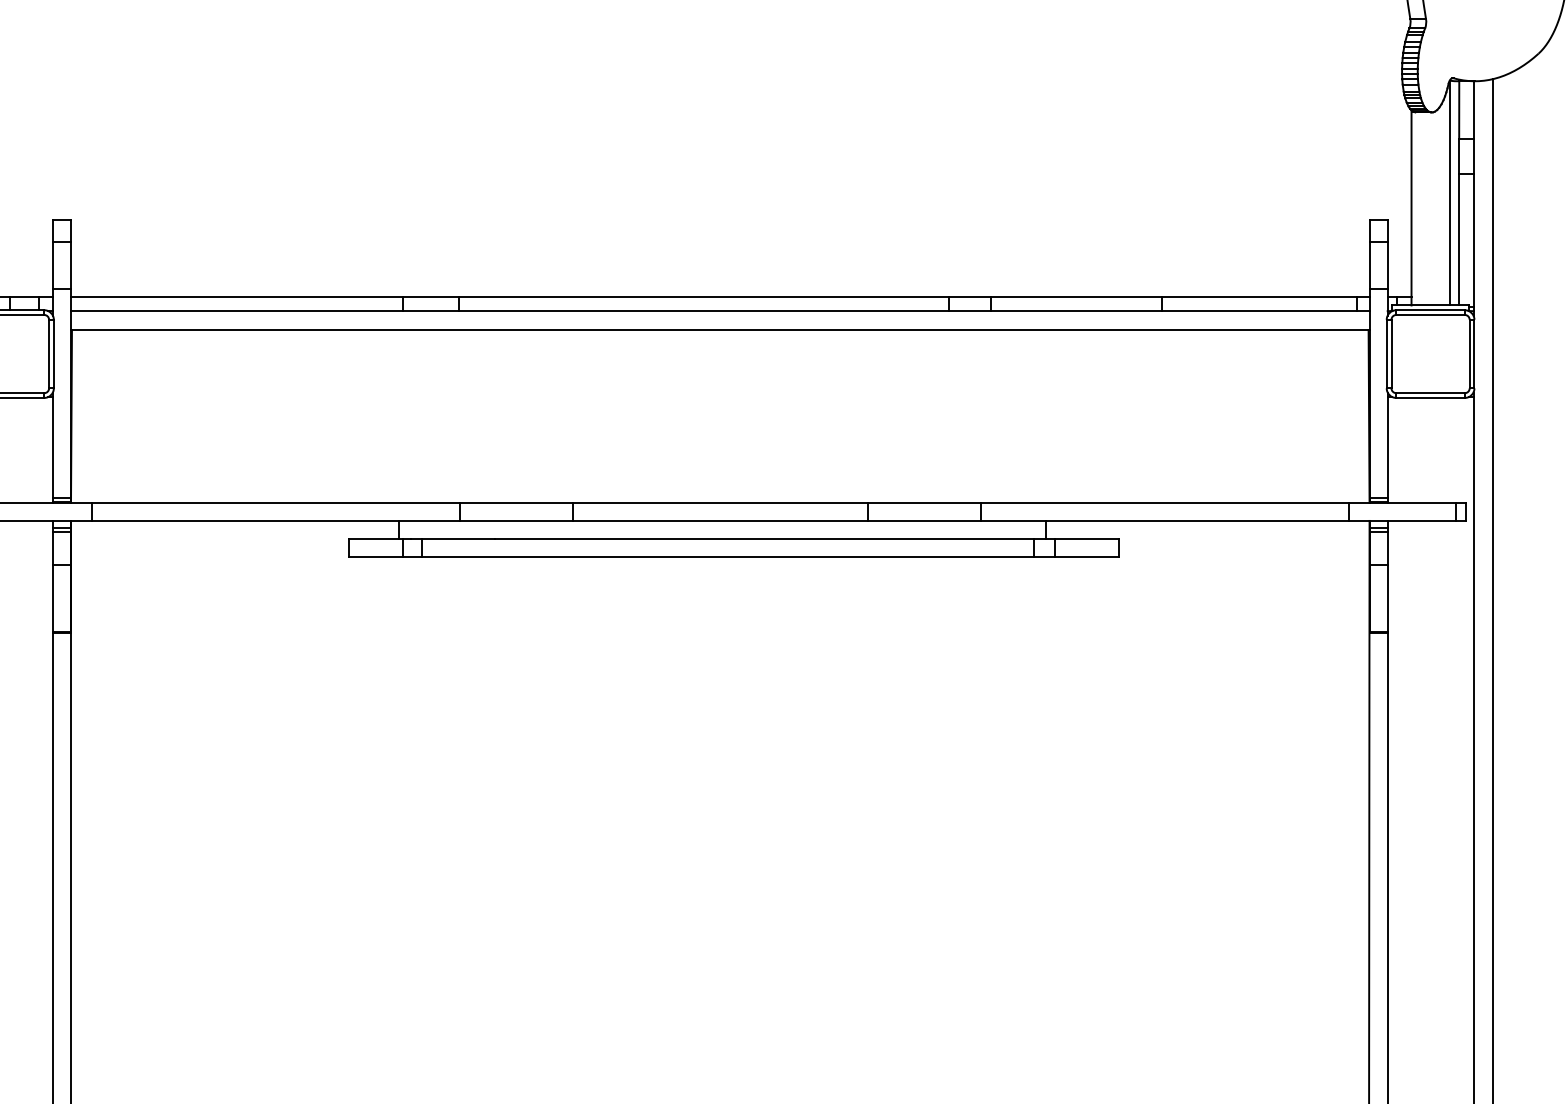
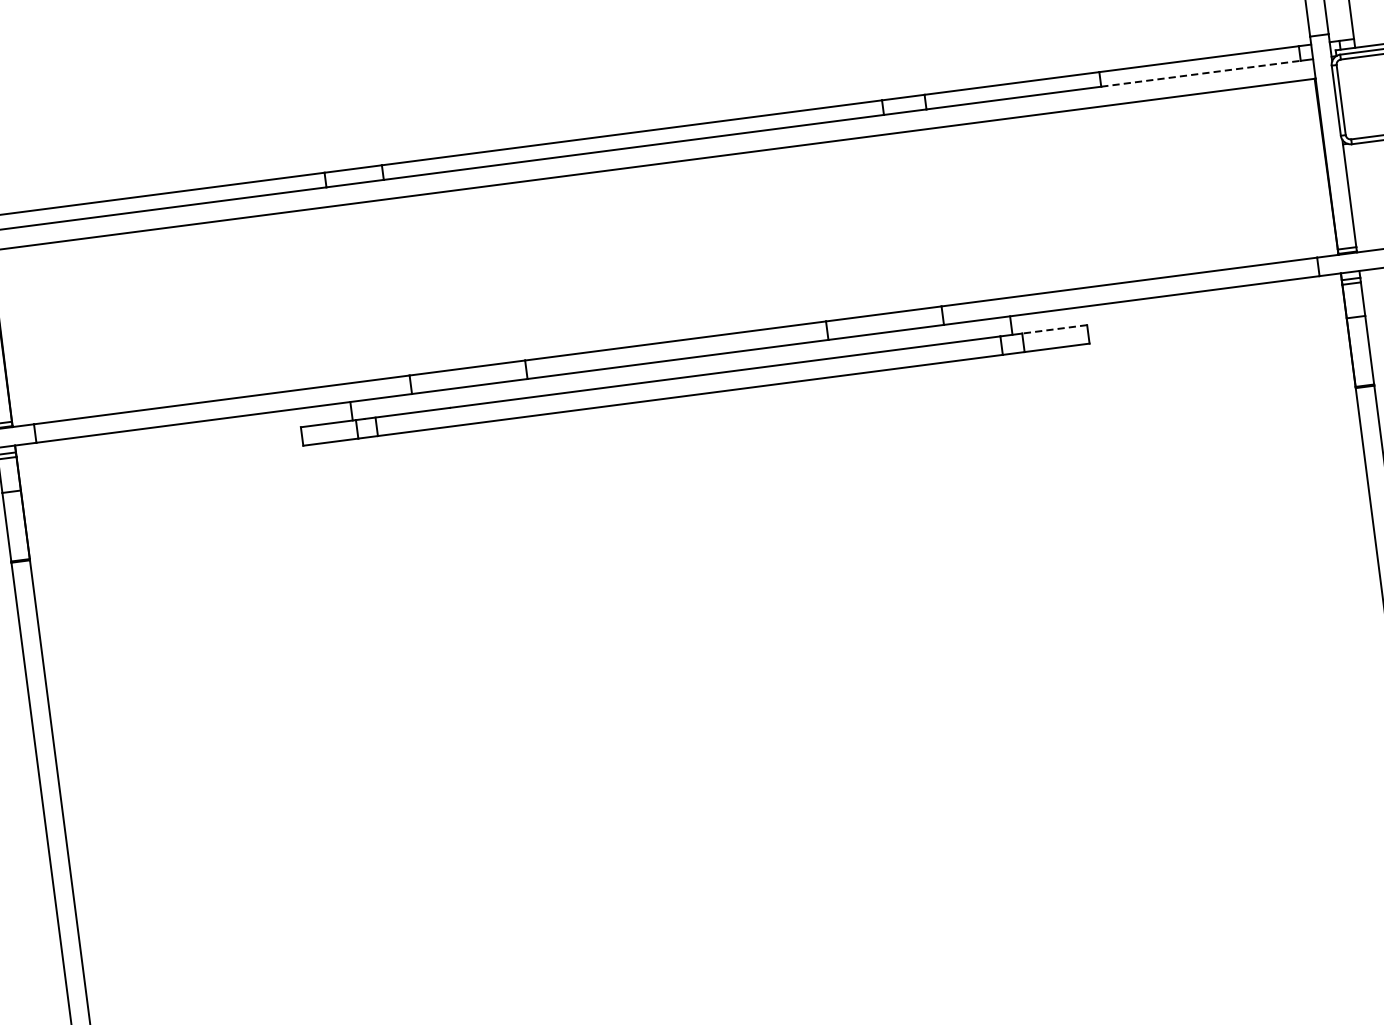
line: (1259, 311) -> (1200, 74), solid -> dashed
line: (1086, 539) -> (1054, 329), solid -> dashed

